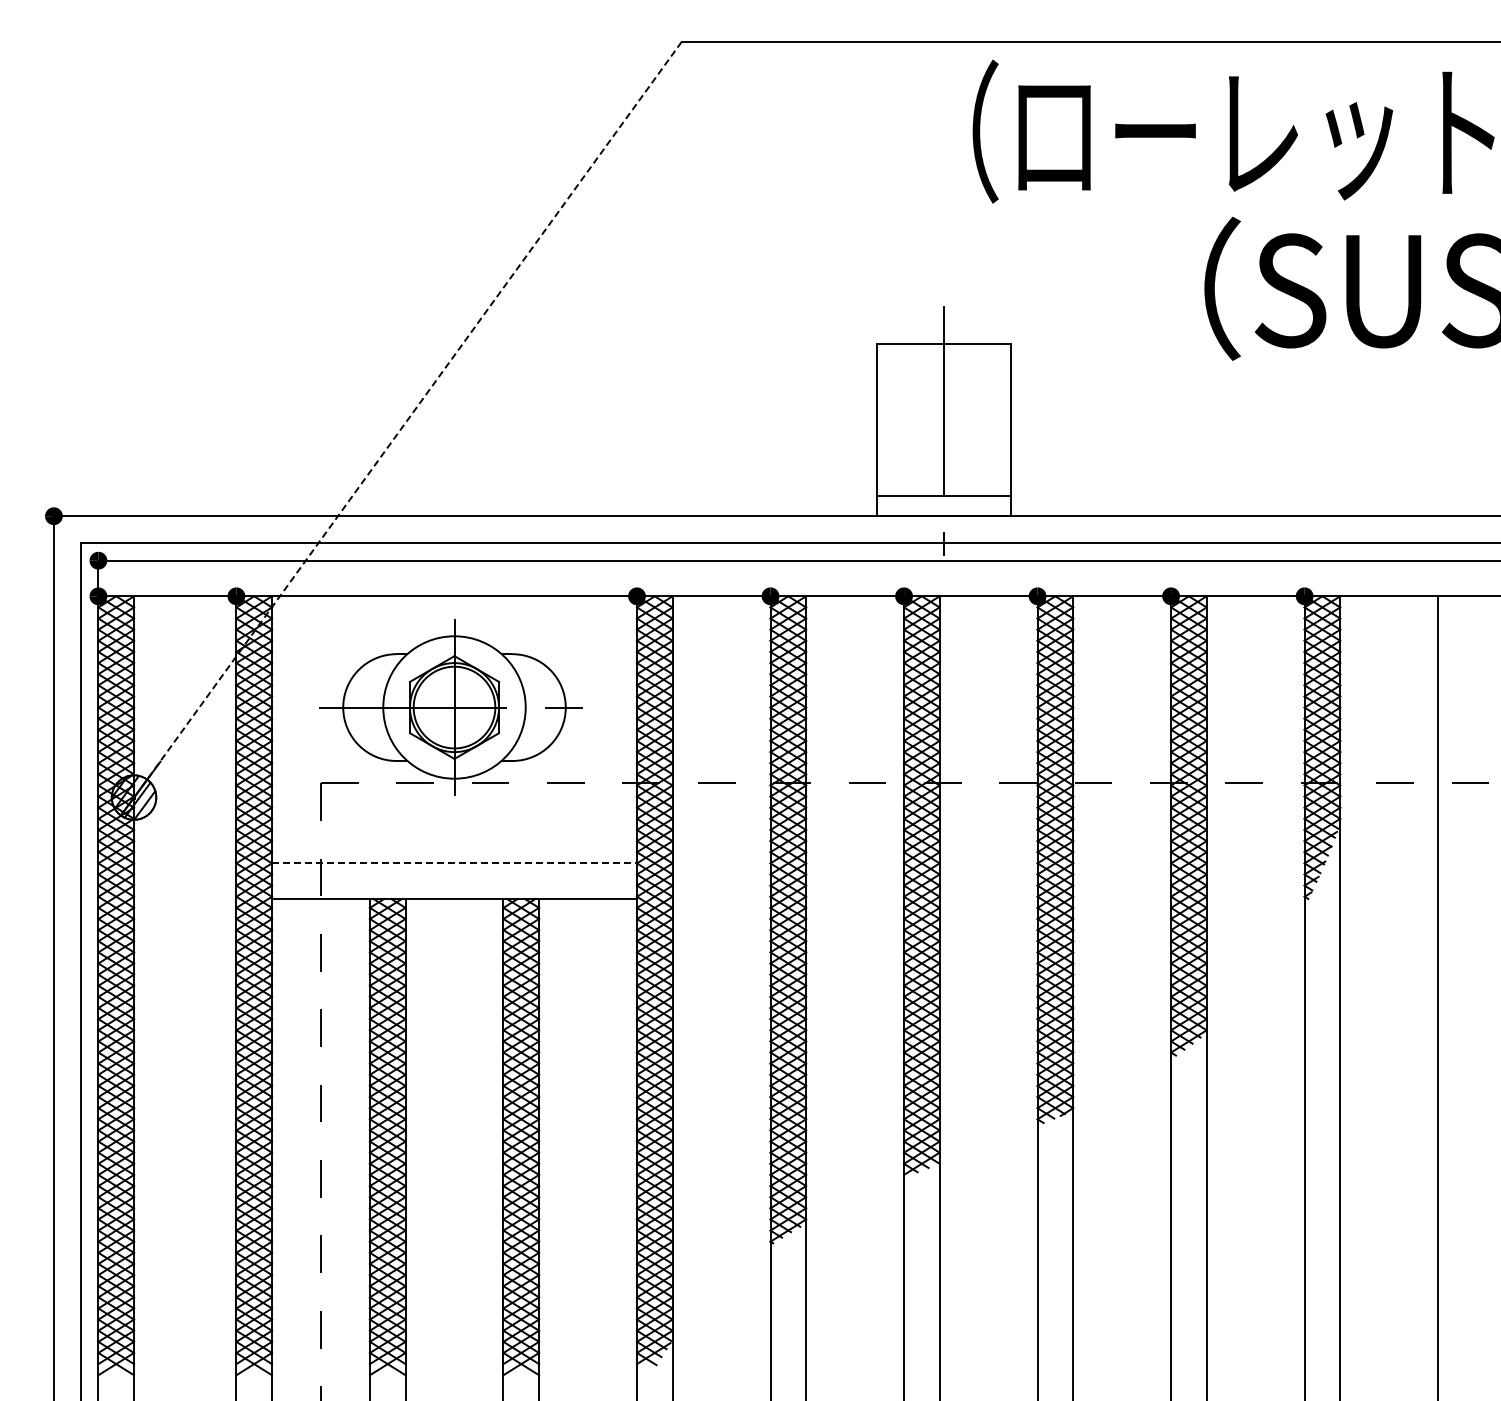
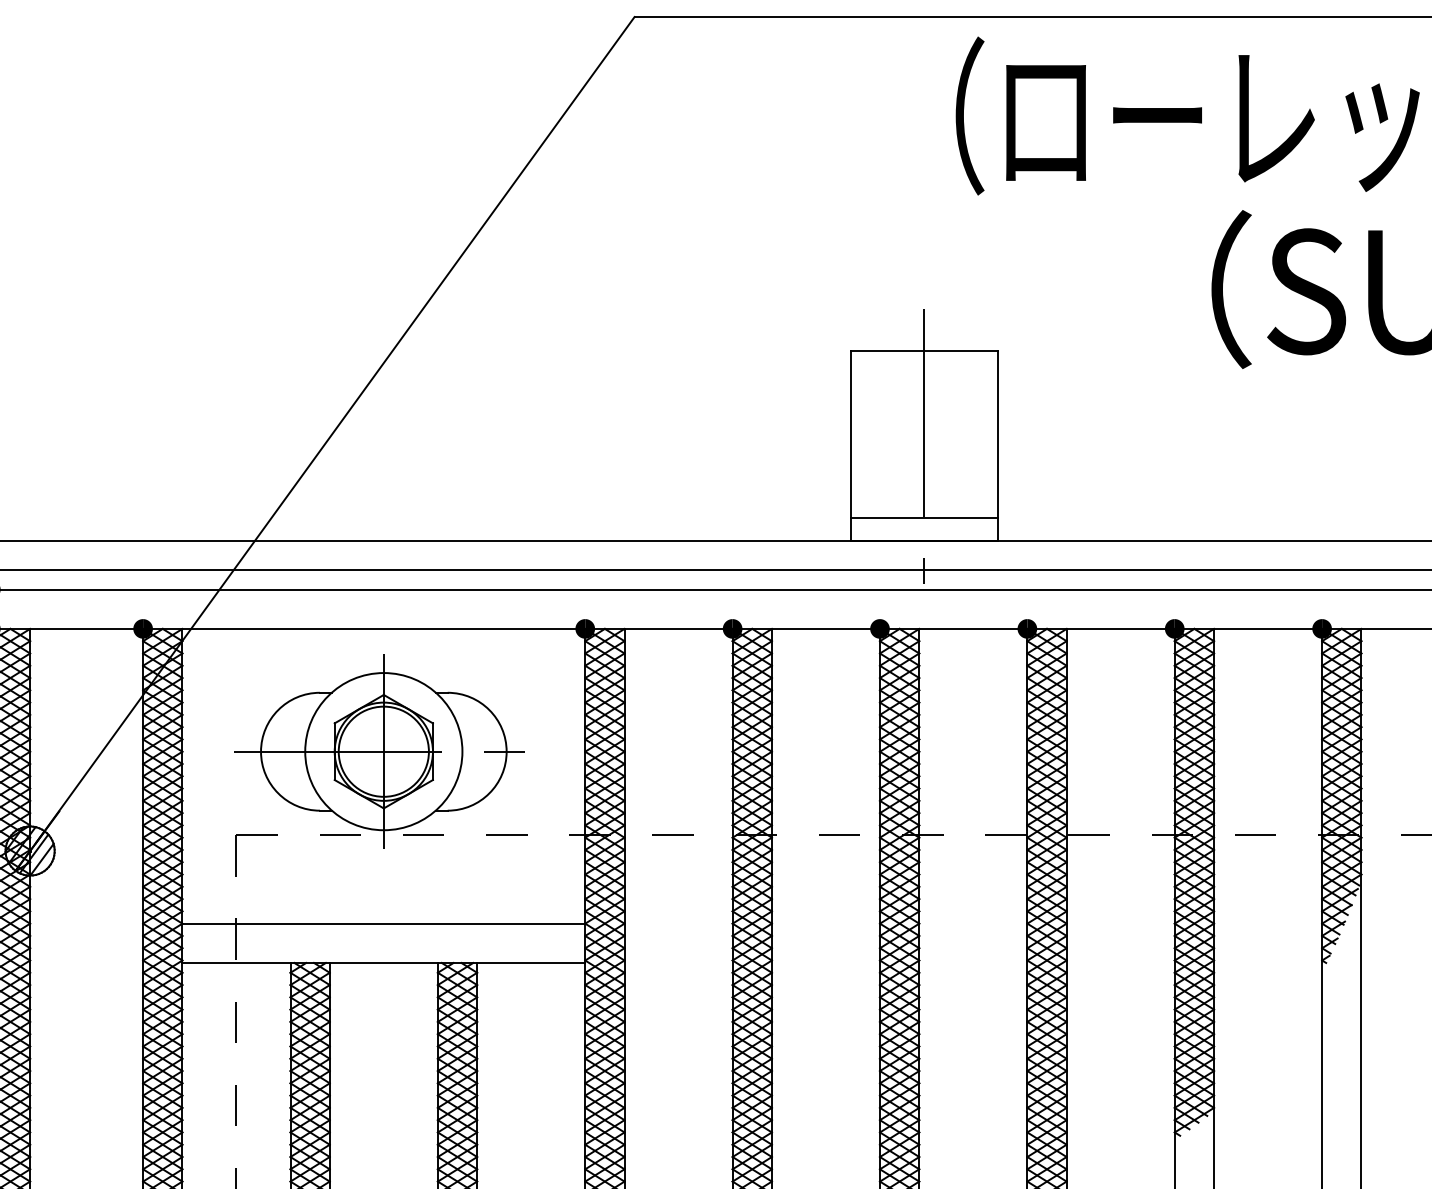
line: (410, 416) -> (335, 430), dashed -> solid
line: (455, 863) -> (384, 923), dashed -> solid

